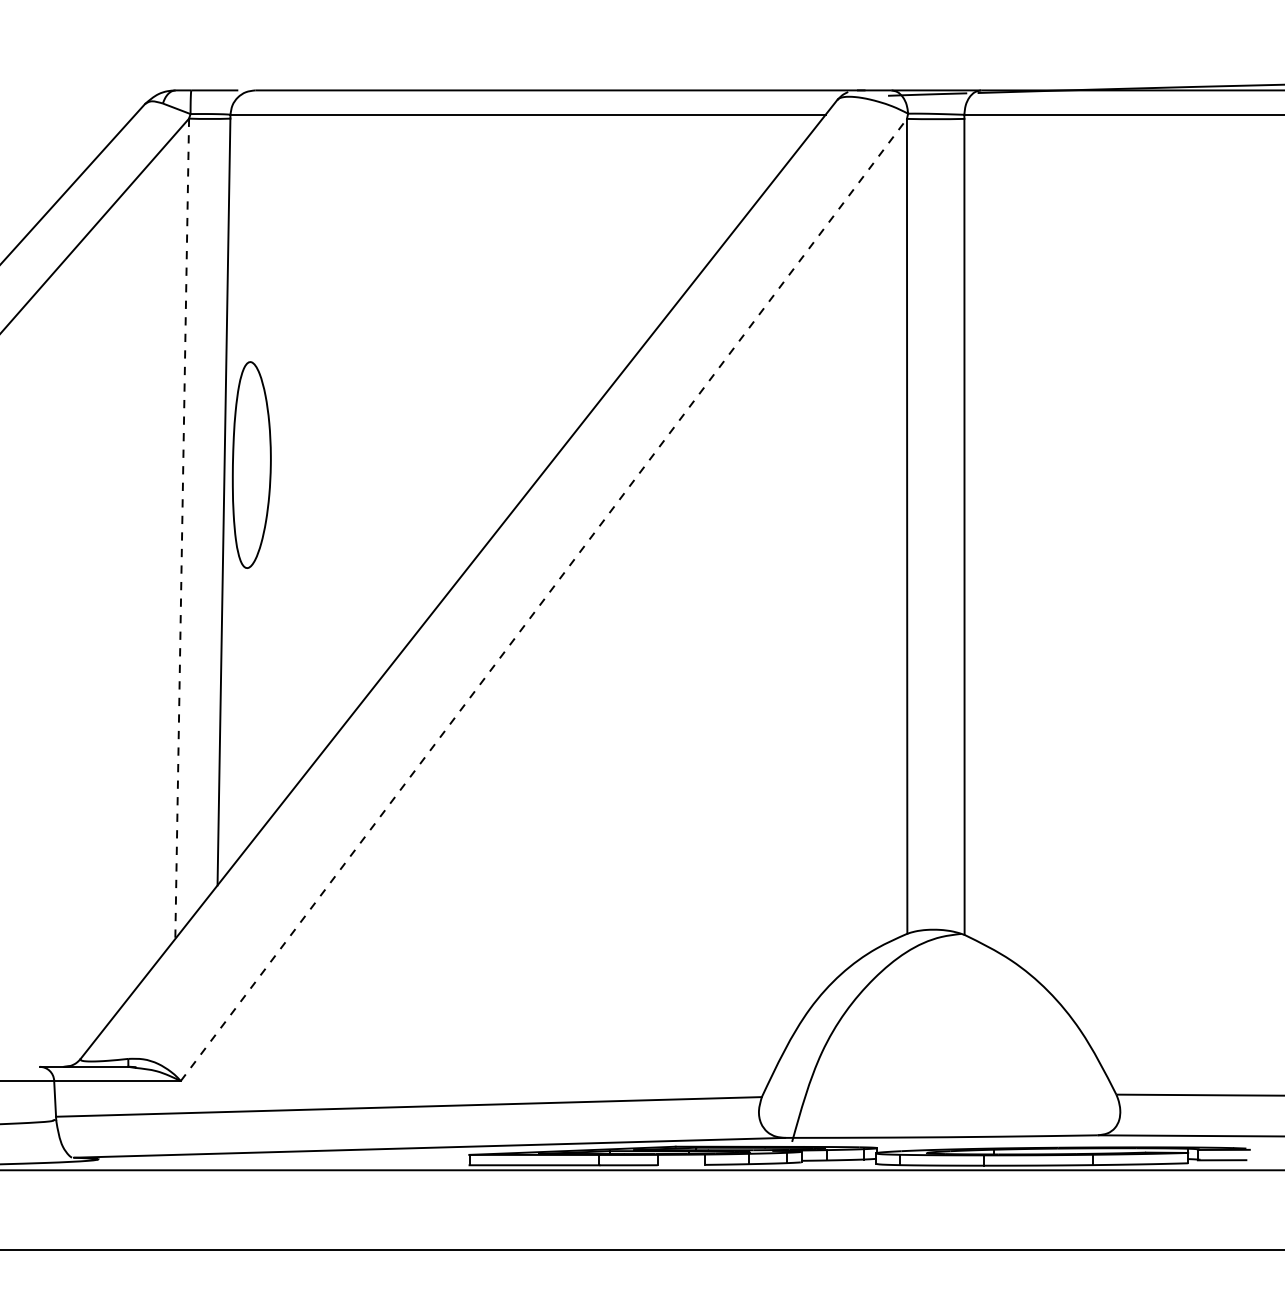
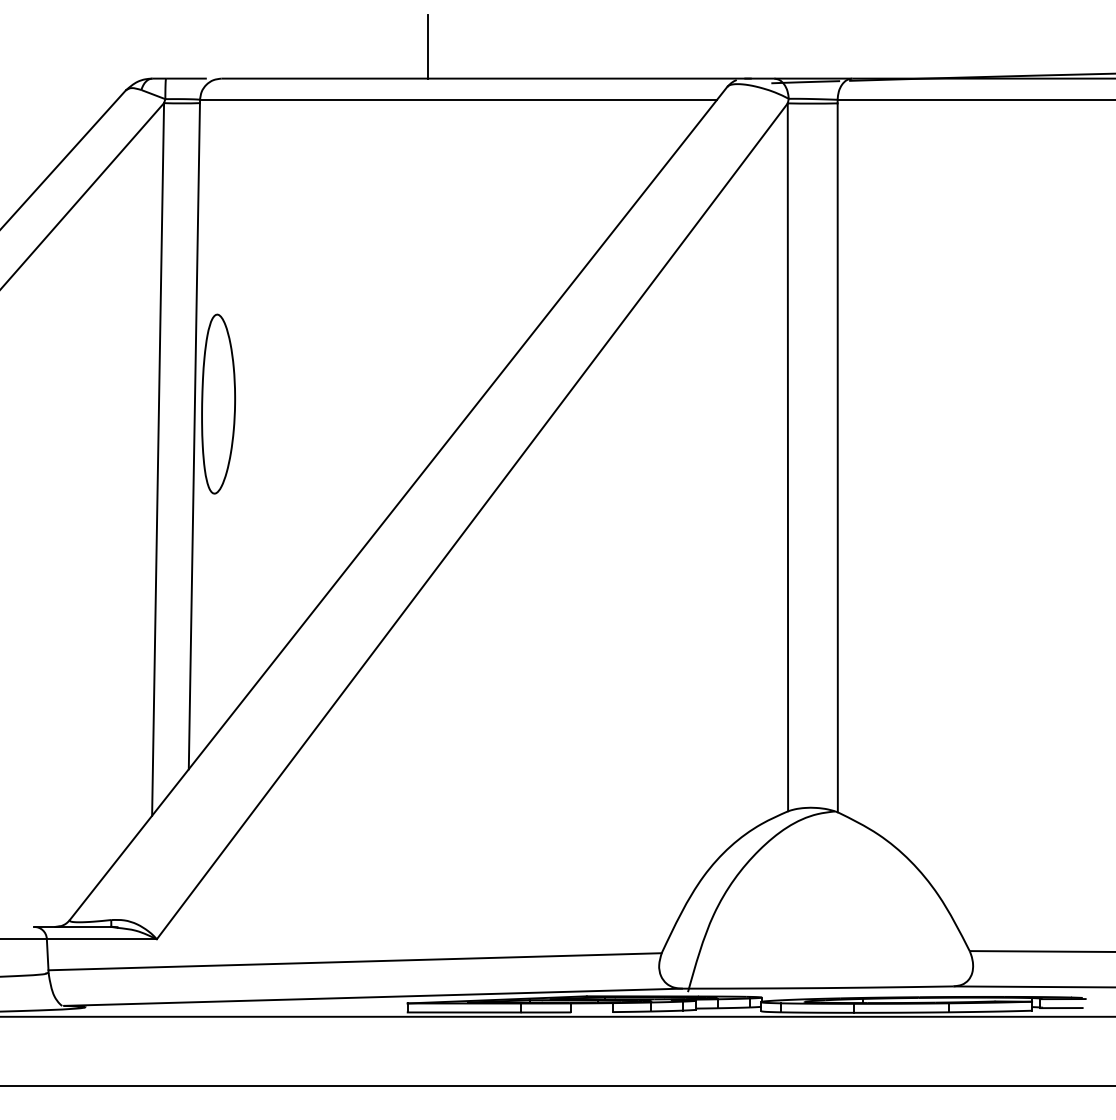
line: (492, 53) -> (427, 46), added
line: (182, 529) -> (158, 460), dashed -> solid
line: (543, 600) -> (471, 521), dashed -> solid

